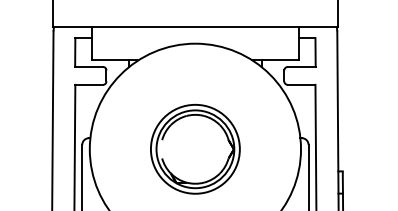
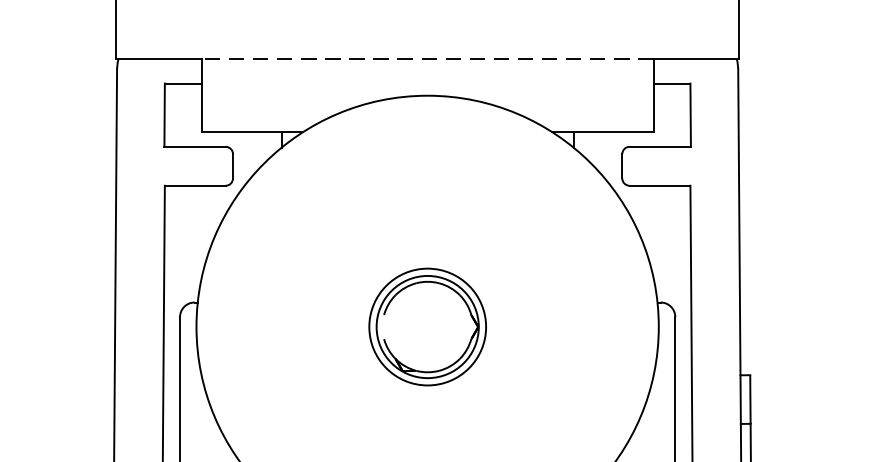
line: (194, 27) -> (425, 60), solid -> dashed
part: (195, 149) -> (427, 327), size x0.6

